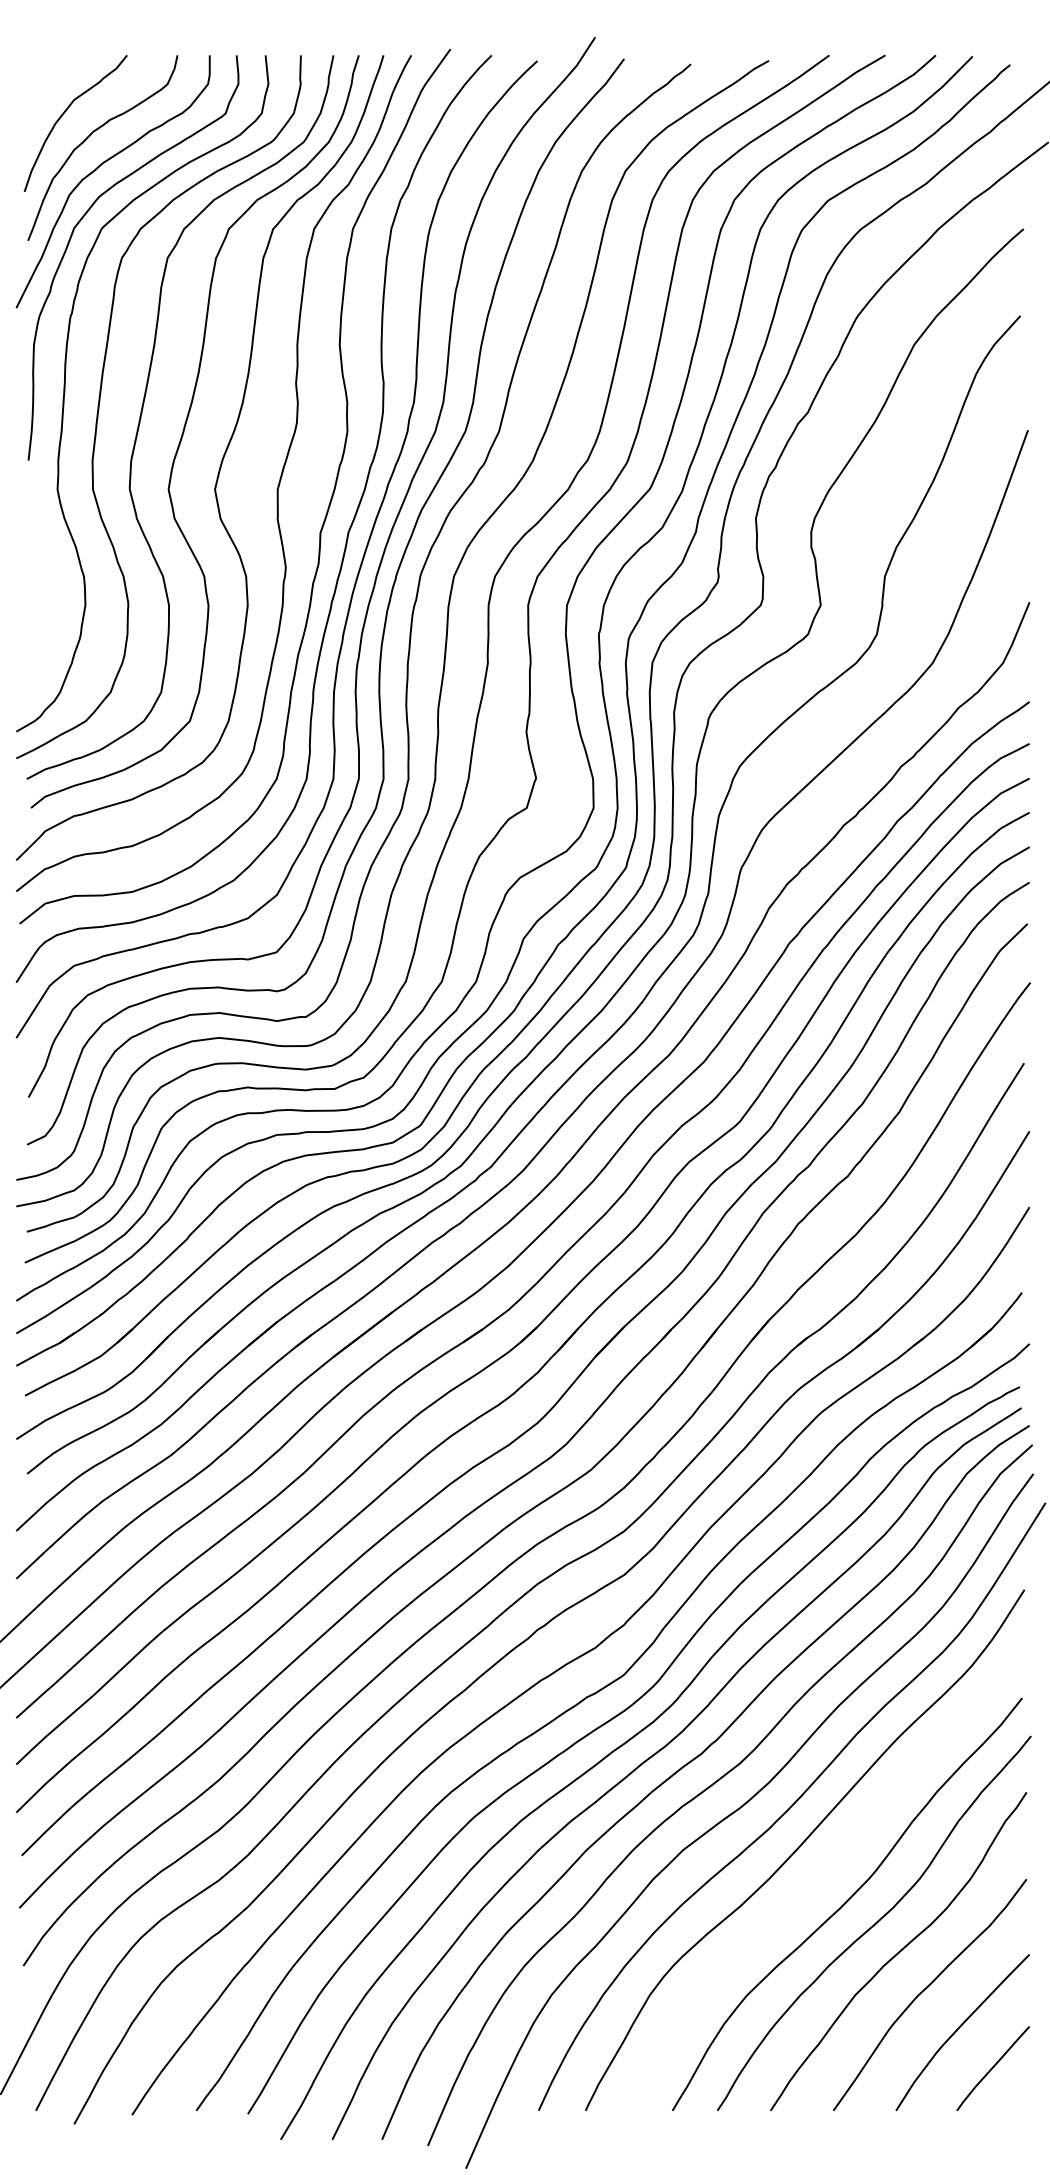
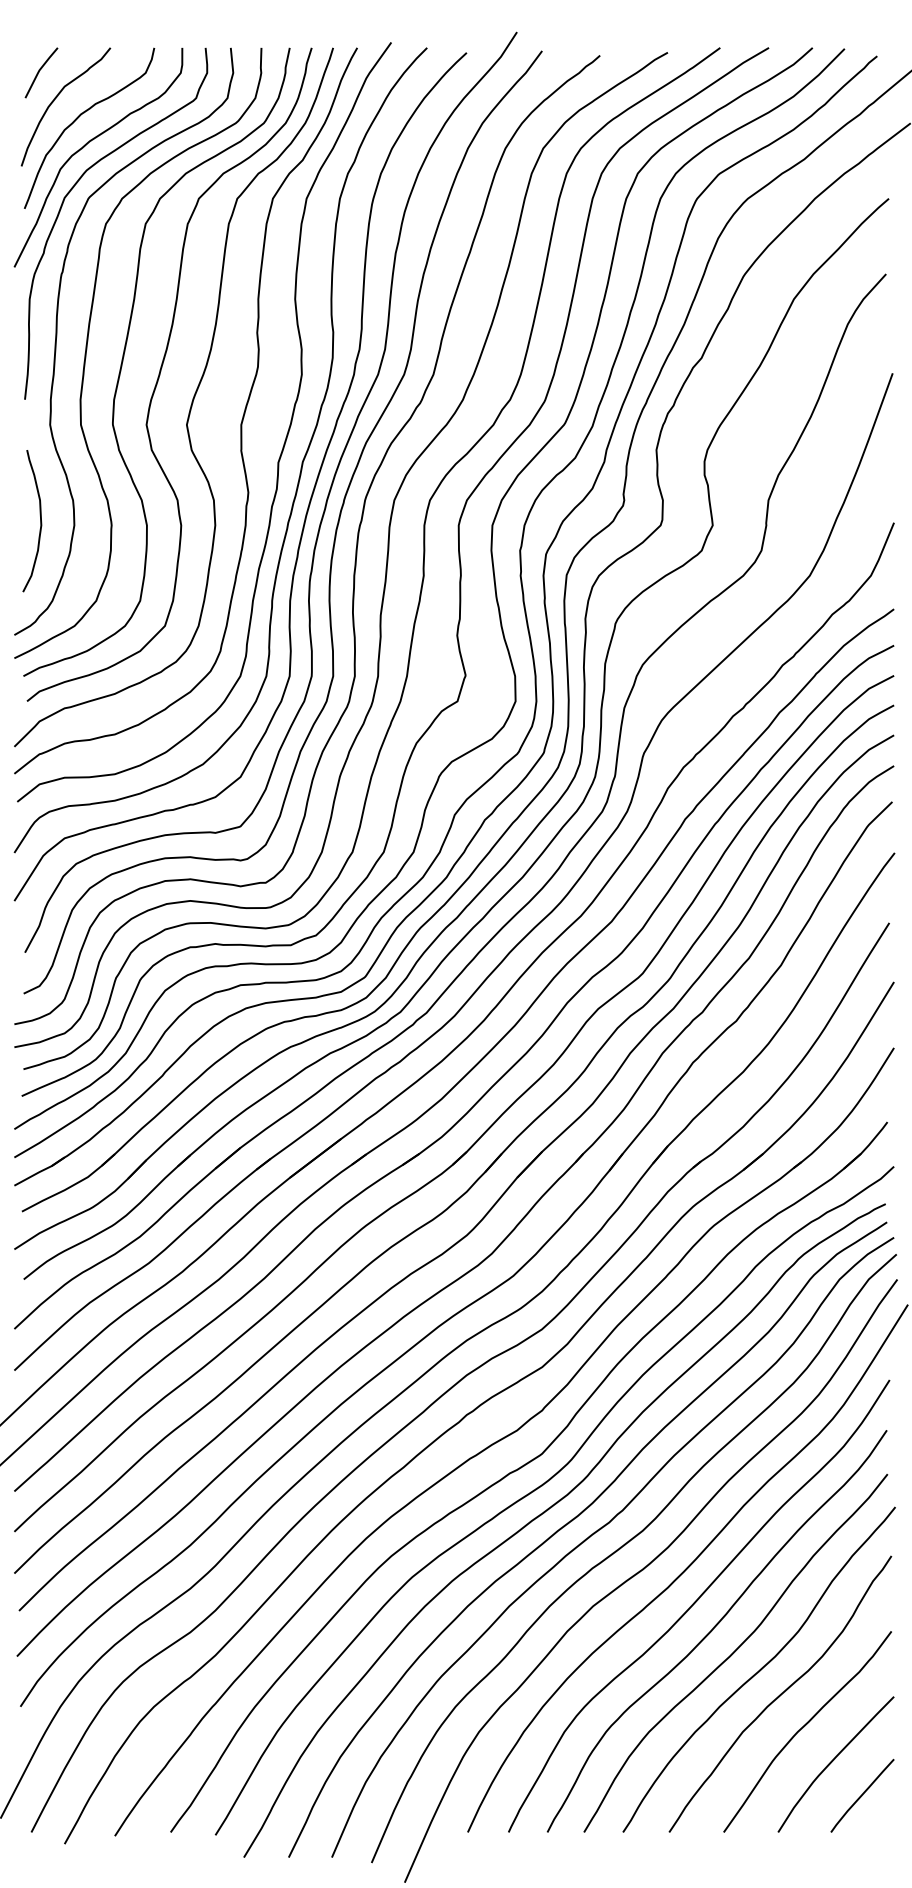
line: (45, 83) -> (39, 72), added
curve: (46, 600) -> (40, 521), added
curve: (823, 1875) -> (715, 1628), added

